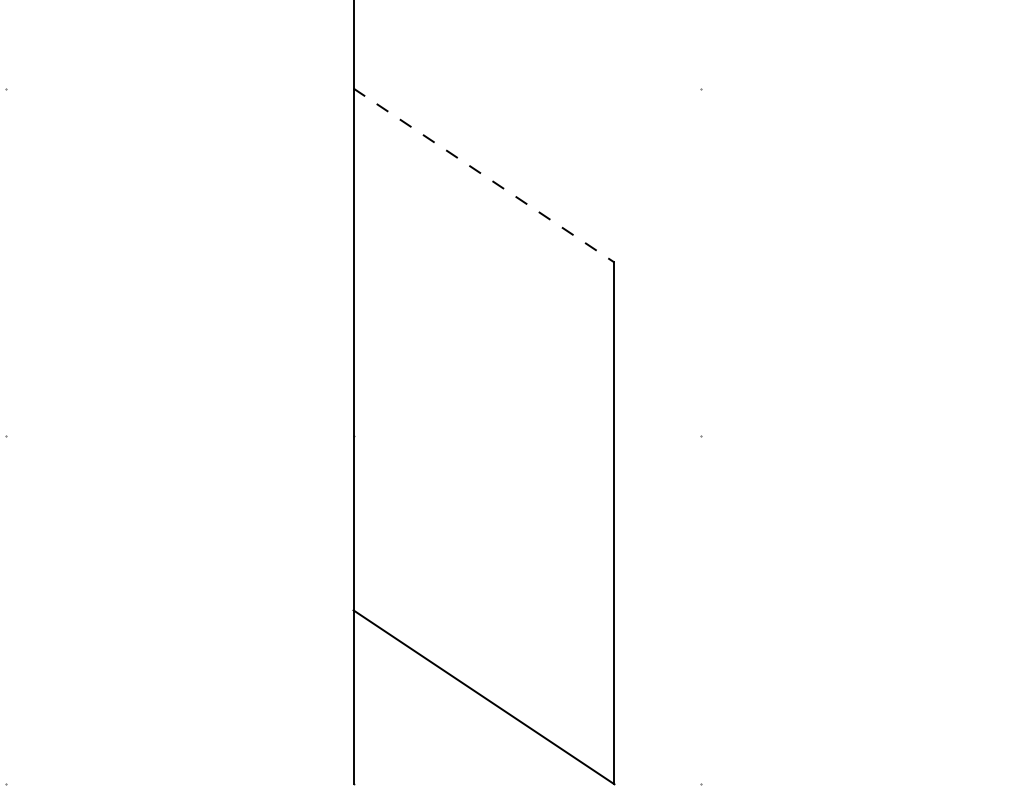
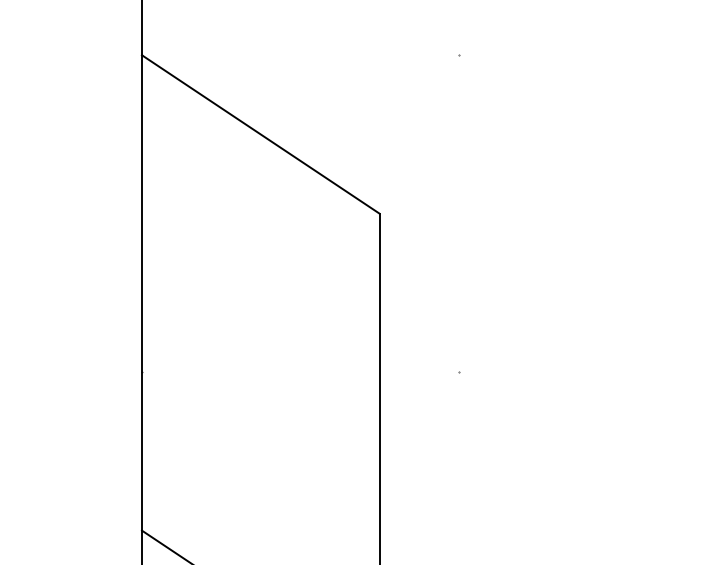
line: (484, 175) -> (261, 134), dashed -> solid

